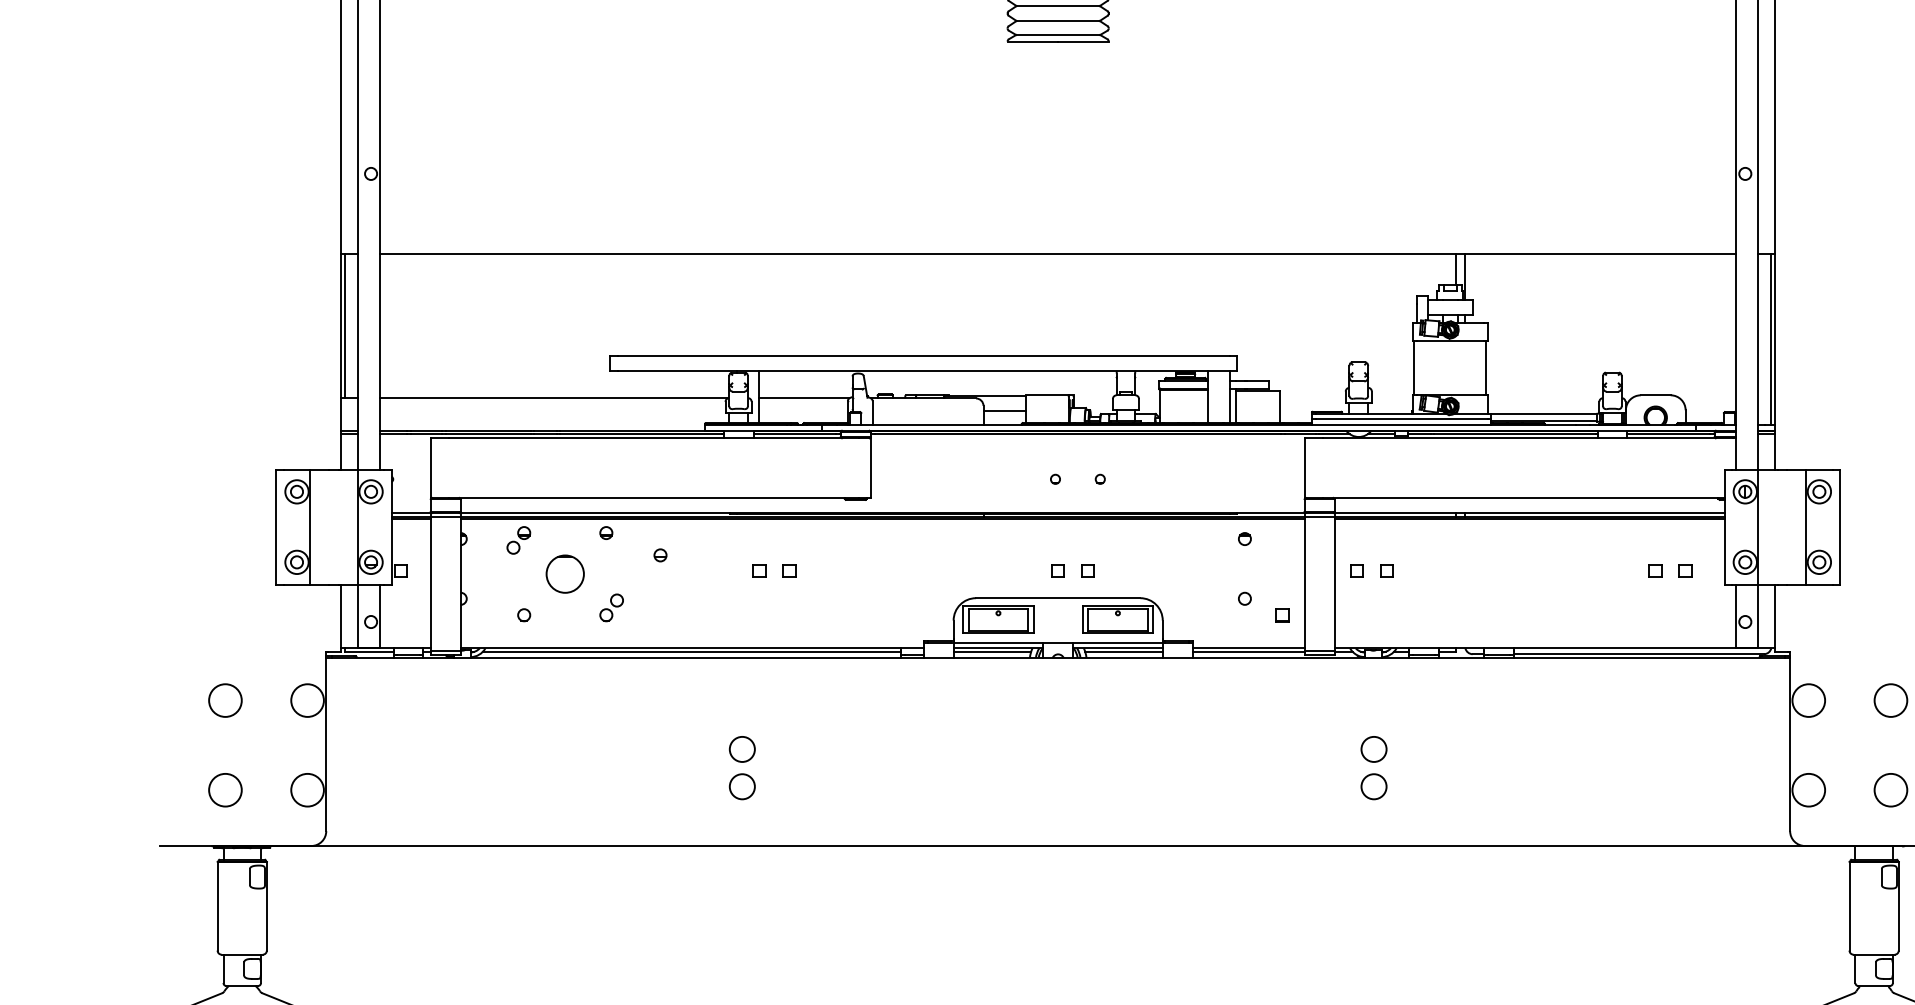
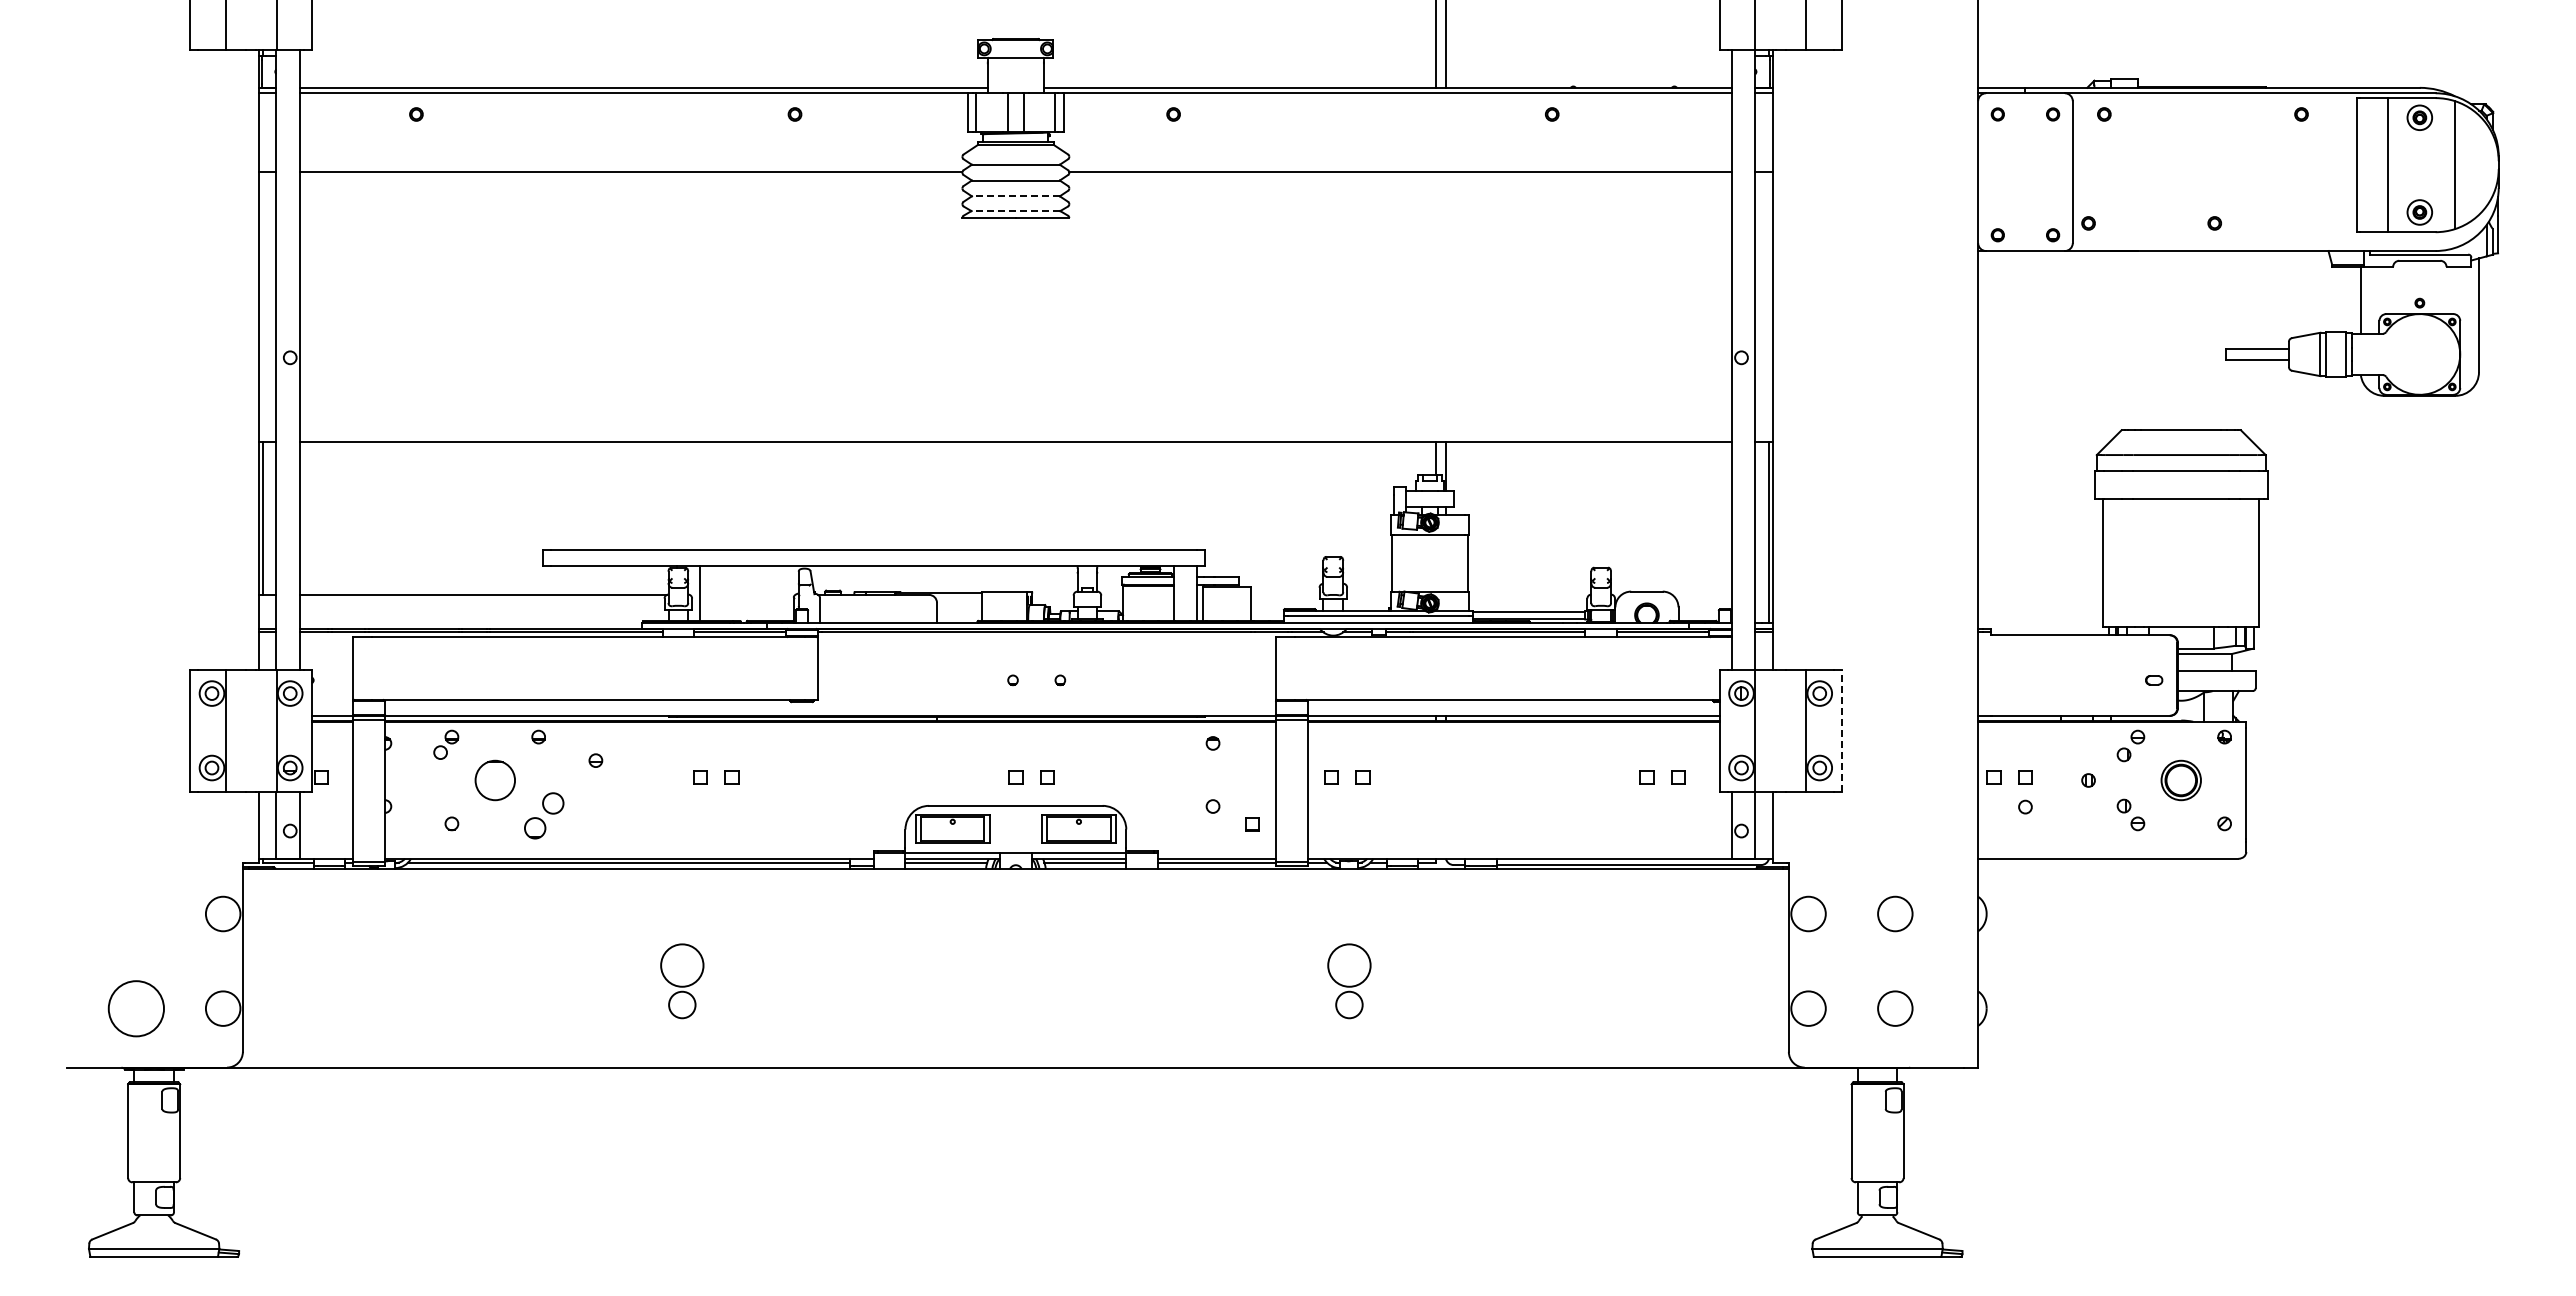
line: (1057, 21) -> (1015, 196), solid -> dashed
line: (1057, 35) -> (1015, 211), solid -> dashed
line: (804, 398) -> (747, 594), removed
line: (1004, 411) -> (959, 608), removed
line: (1839, 526) -> (1841, 730), solid -> dashed
part: (611, 608) -> (544, 816), size x1.6
circle: (225, 700) -> (136, 913), removed
circle: (742, 749) -> (682, 965), size x1.6
circle: (1374, 749) -> (1349, 965), size x1.6
circle: (225, 790) -> (136, 1008), size x1.6

